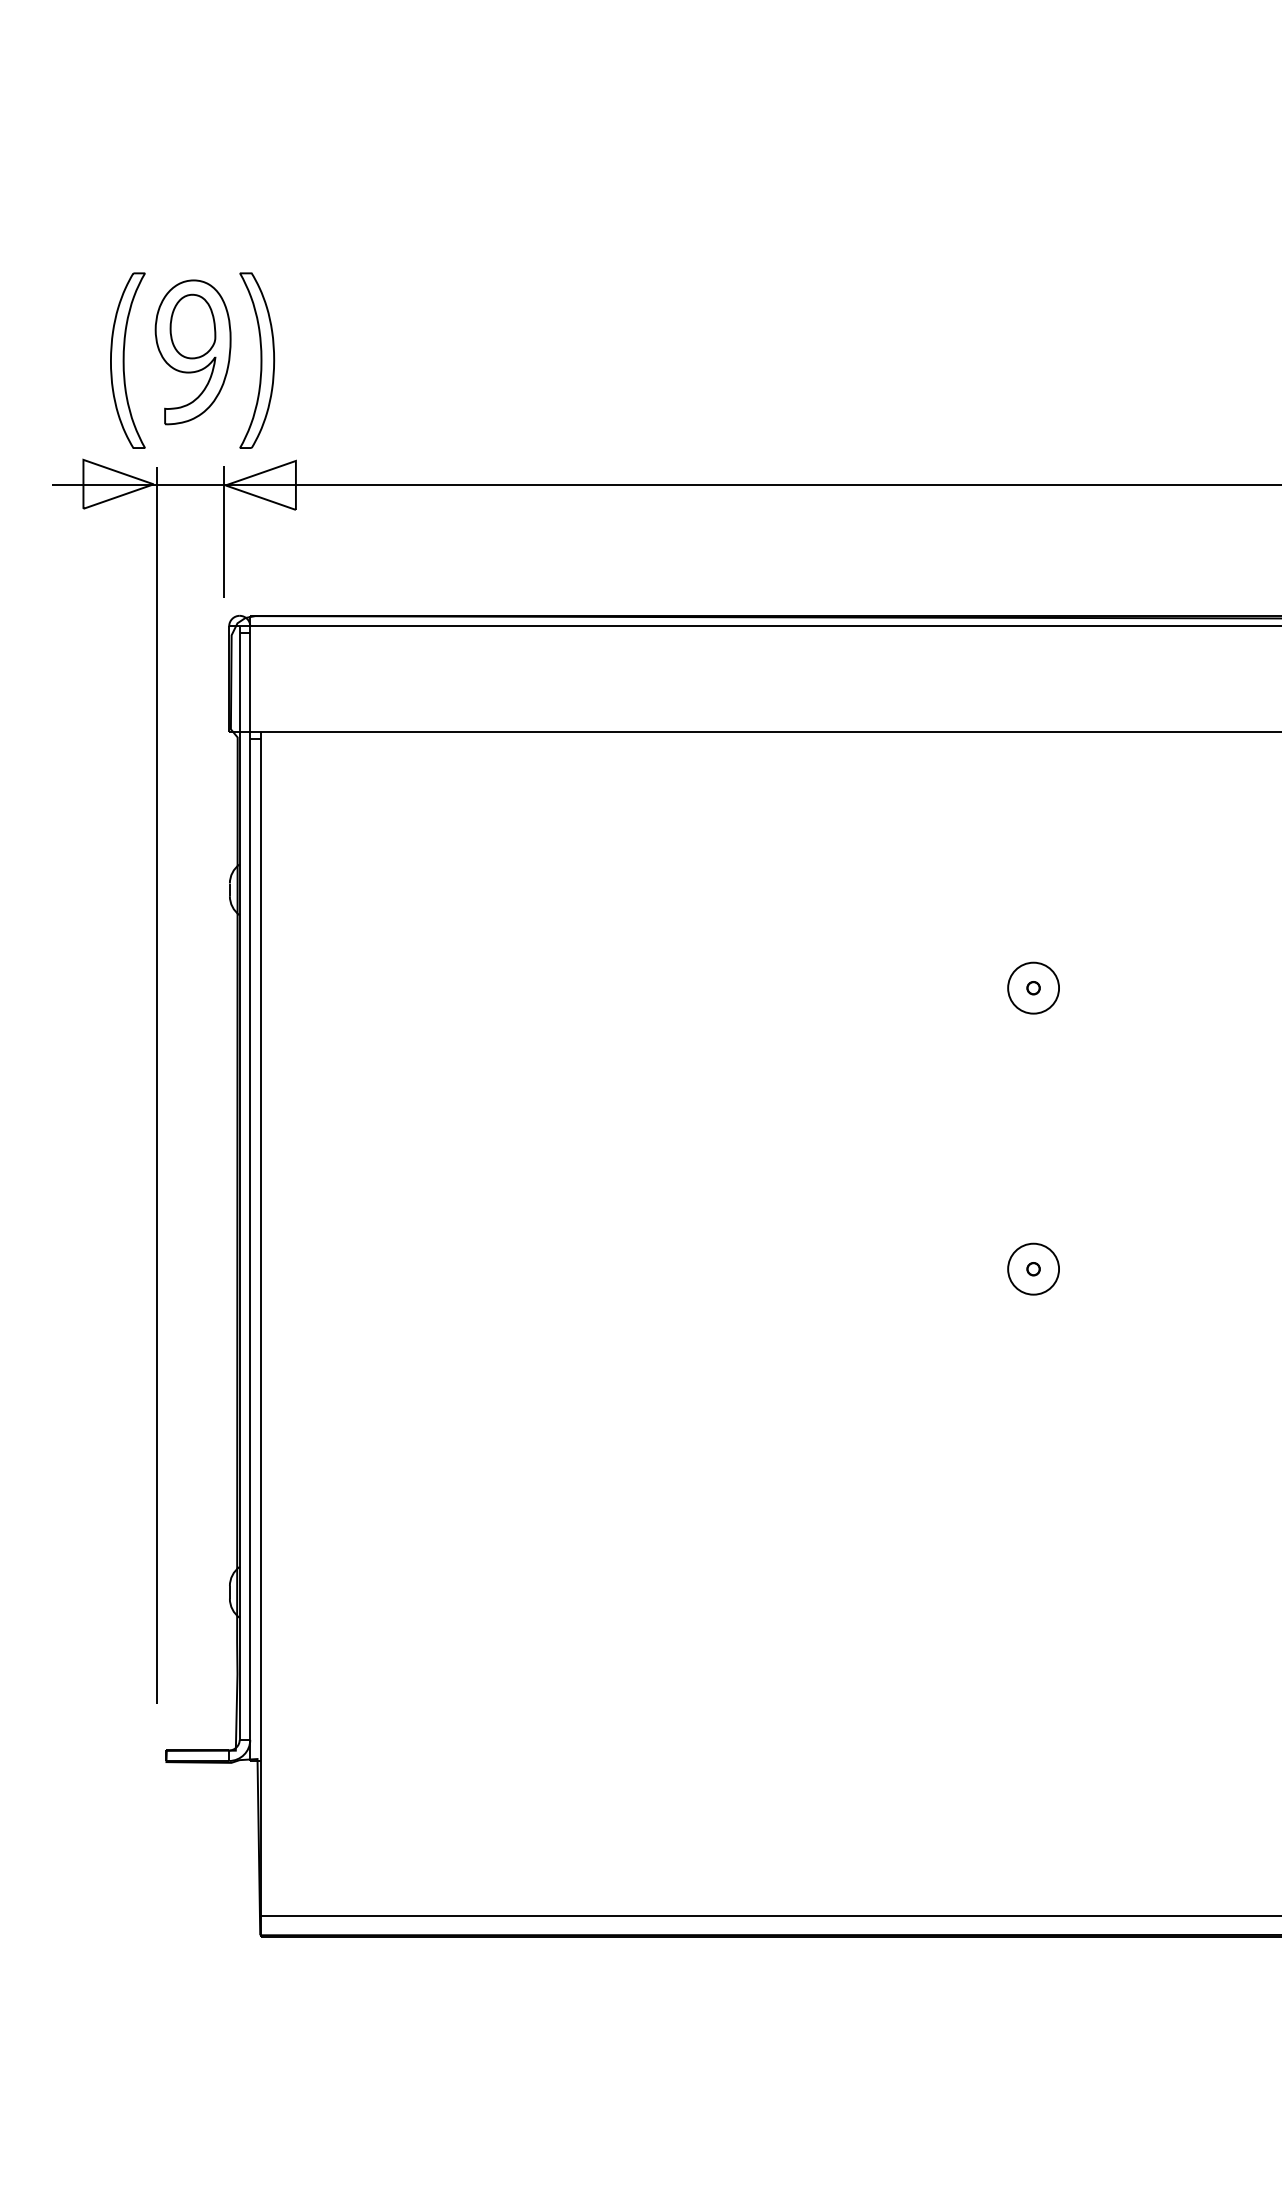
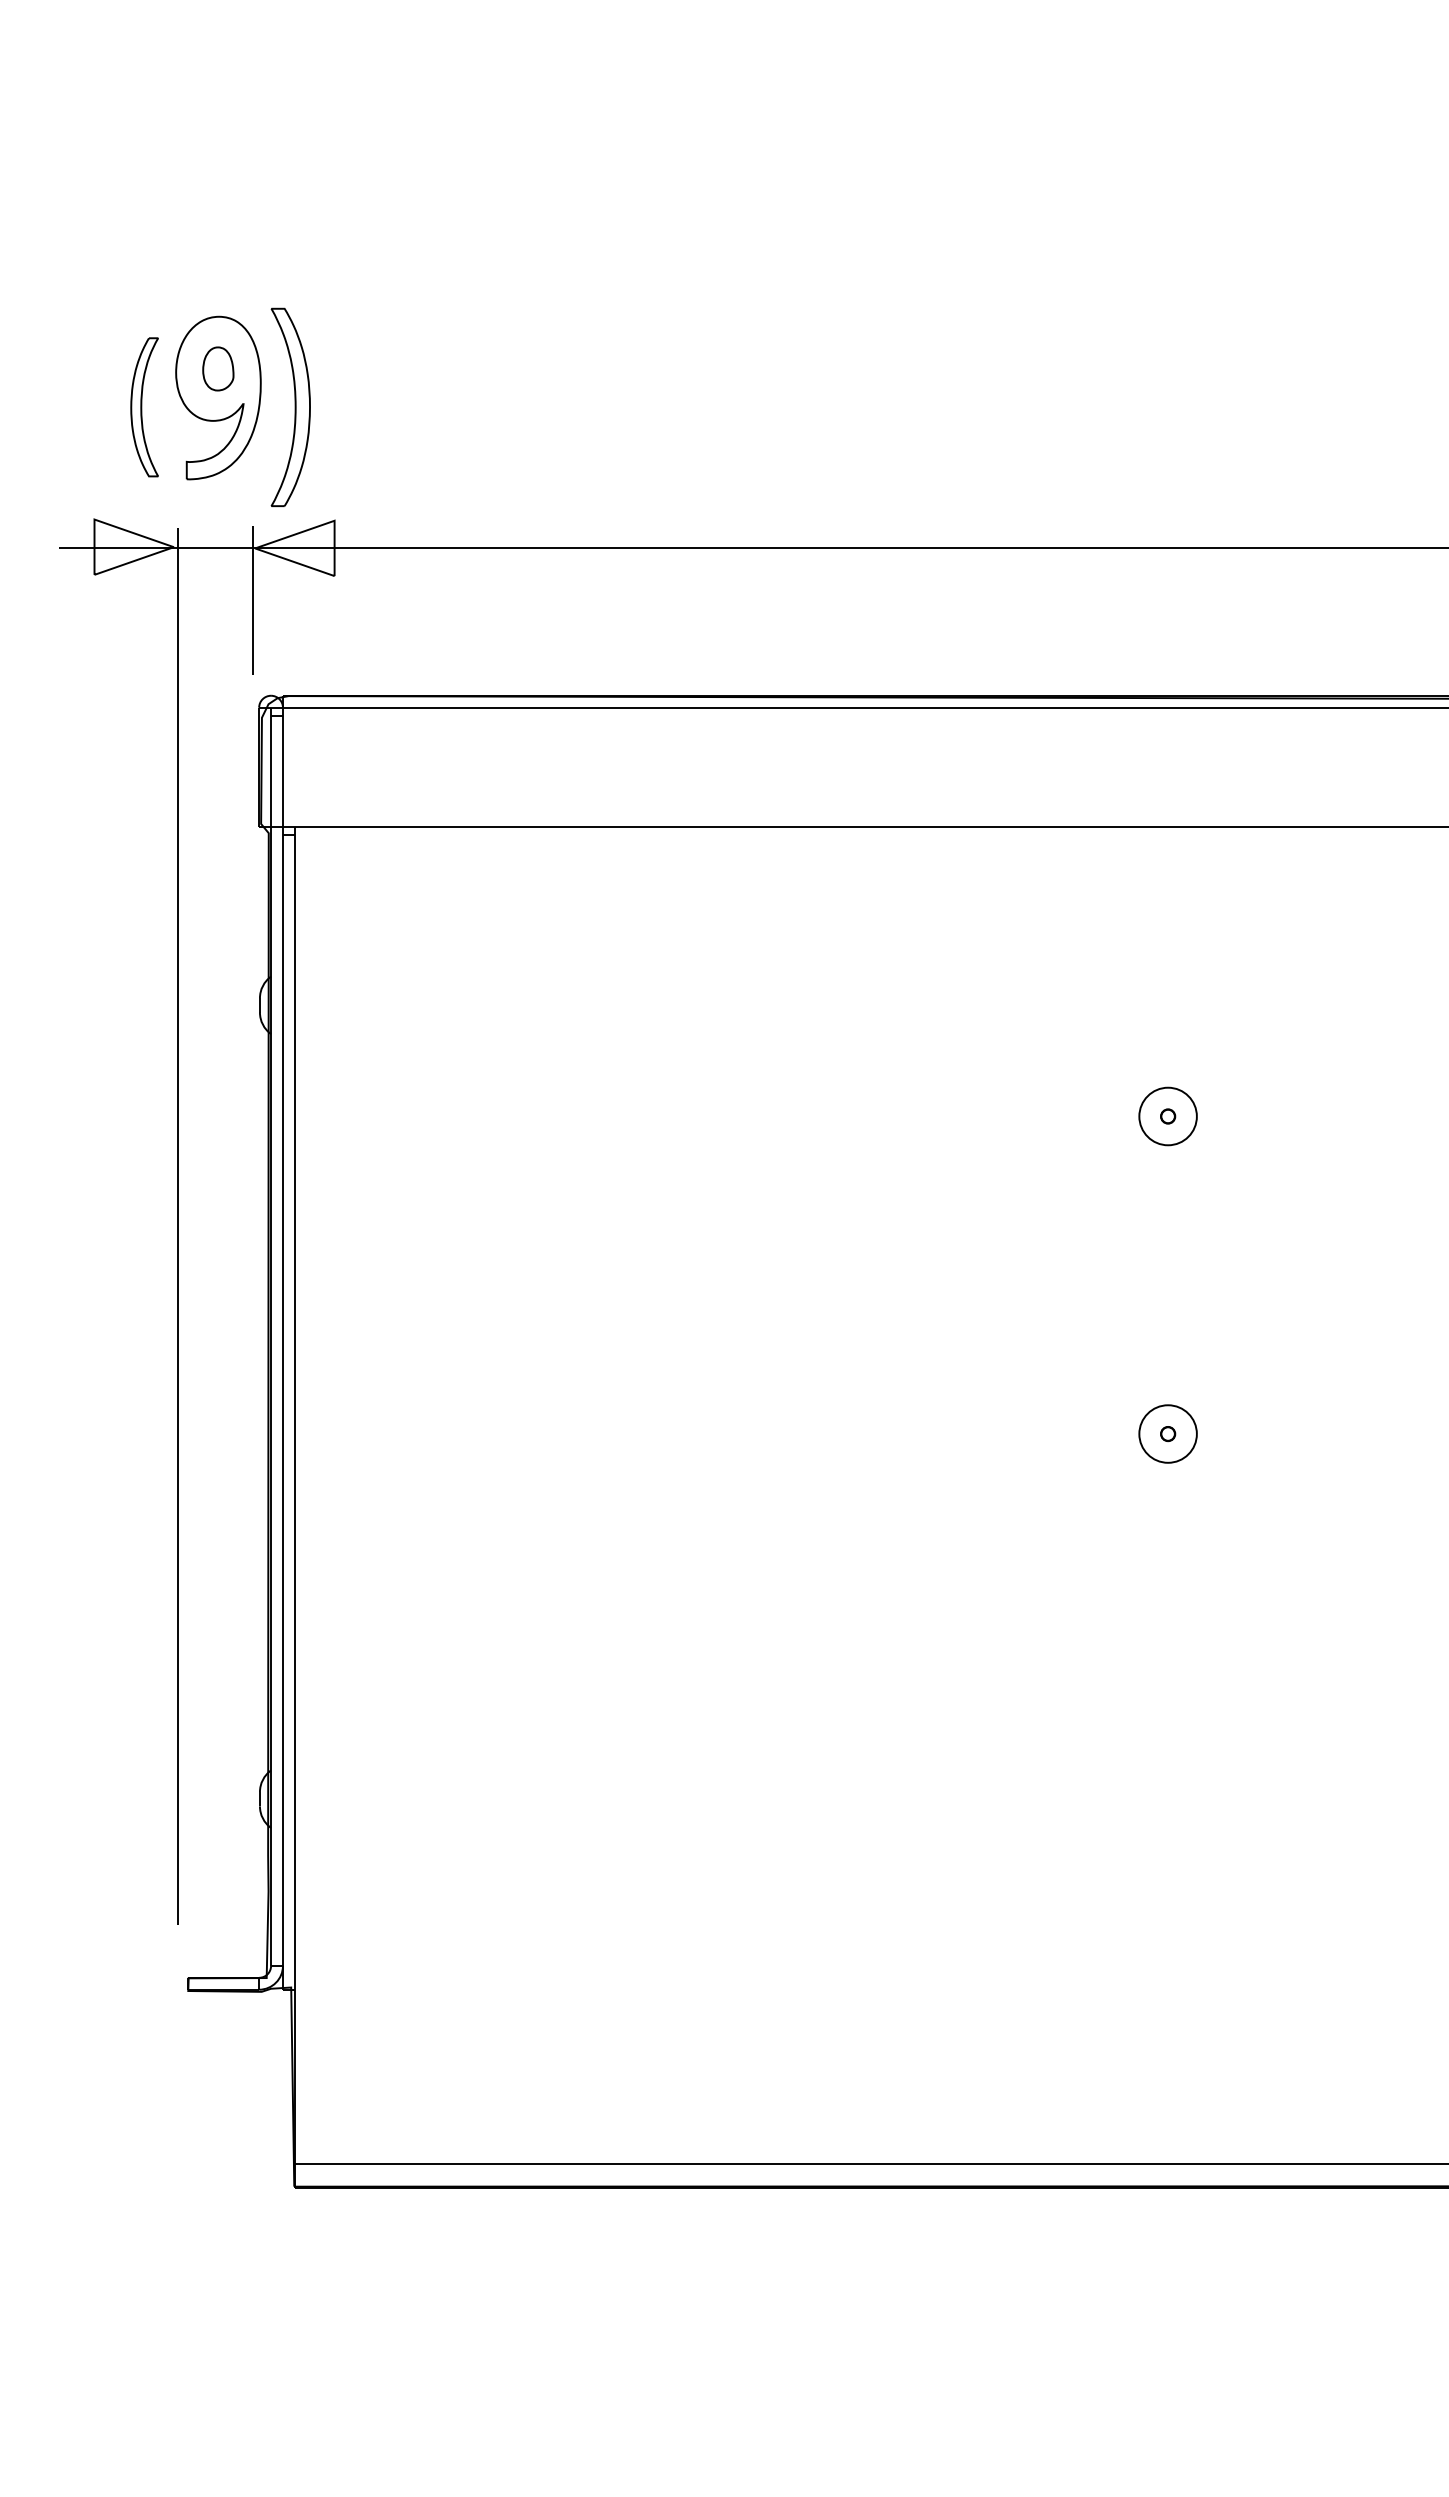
part: (193, 326) -> (218, 368), size x0.6
part: (127, 359) -> (144, 406), size x0.7

